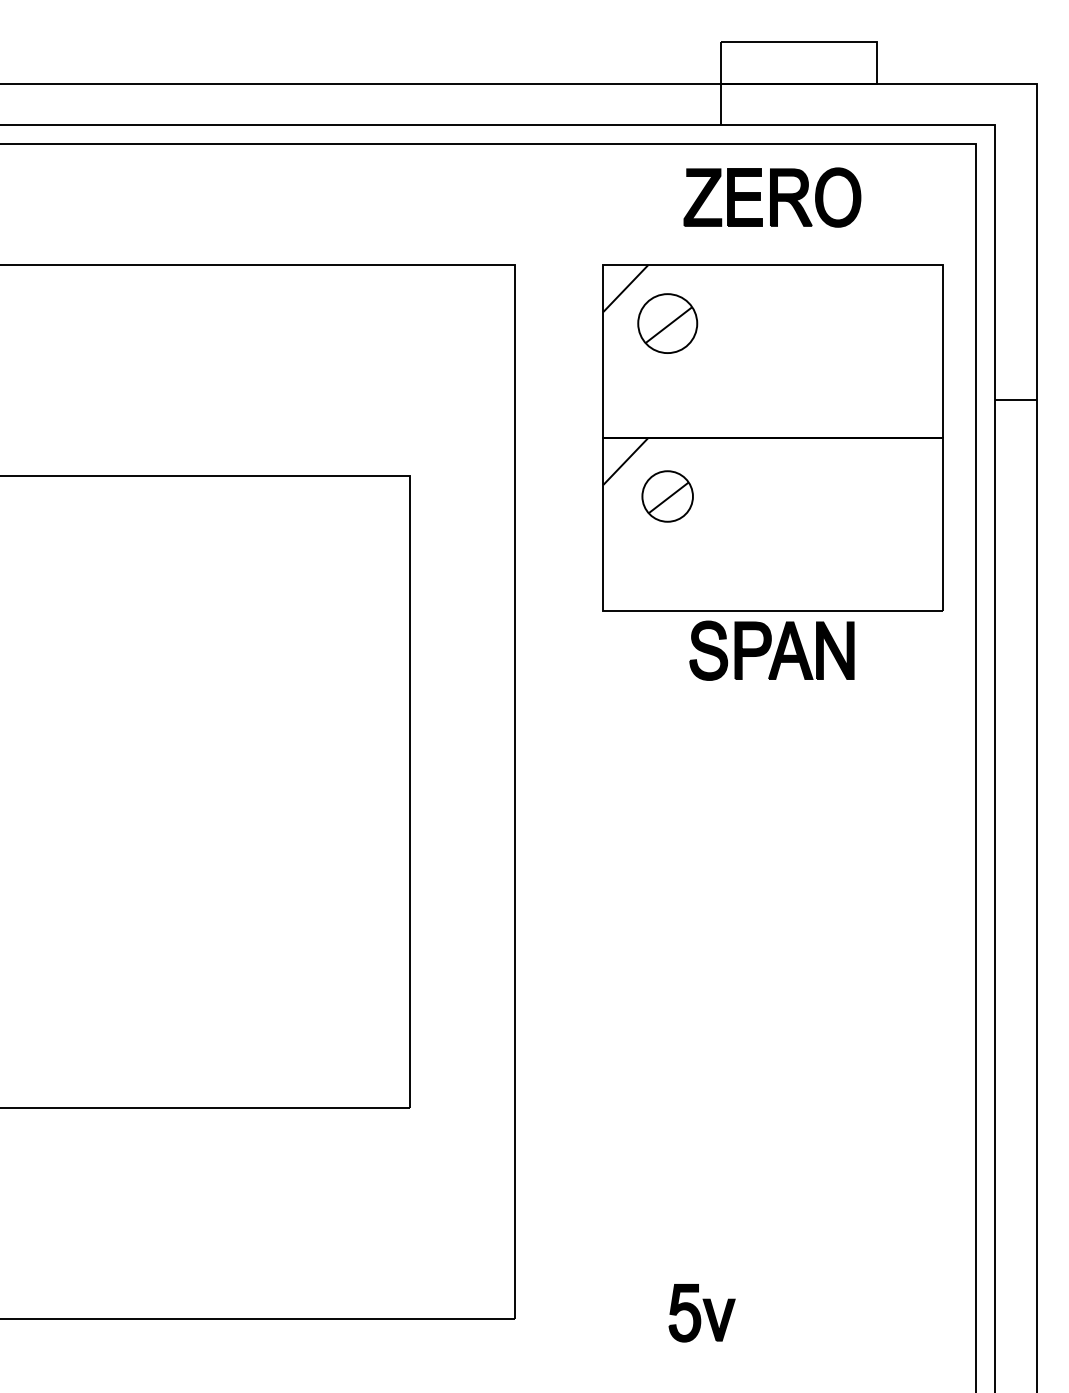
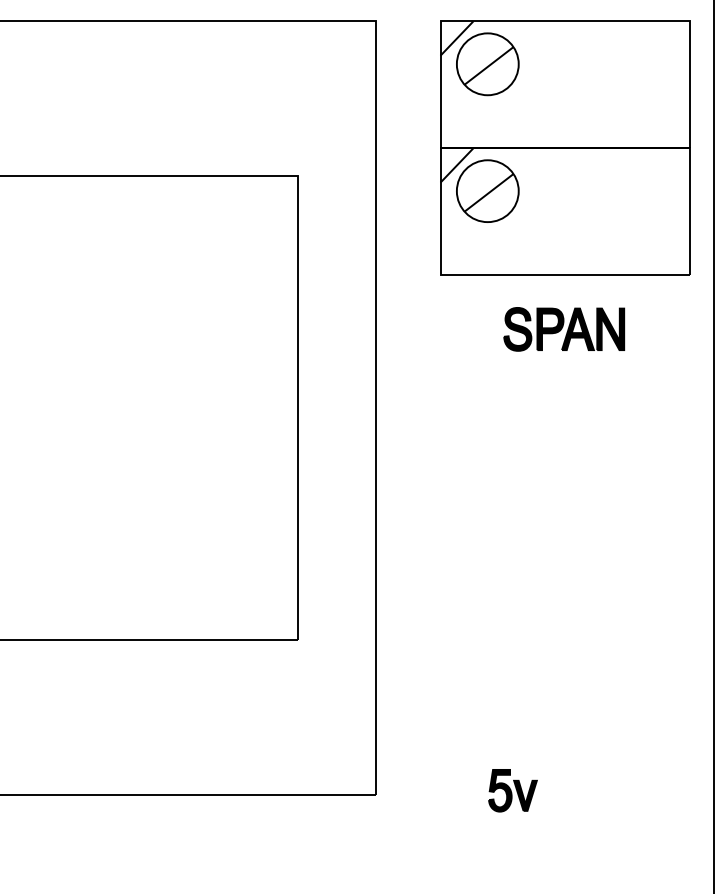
part: (667, 323) -> (487, 64), size x1.43
part: (667, 496) -> (487, 191), size x1.67
part: (771, 650) -> (563, 329), moved

